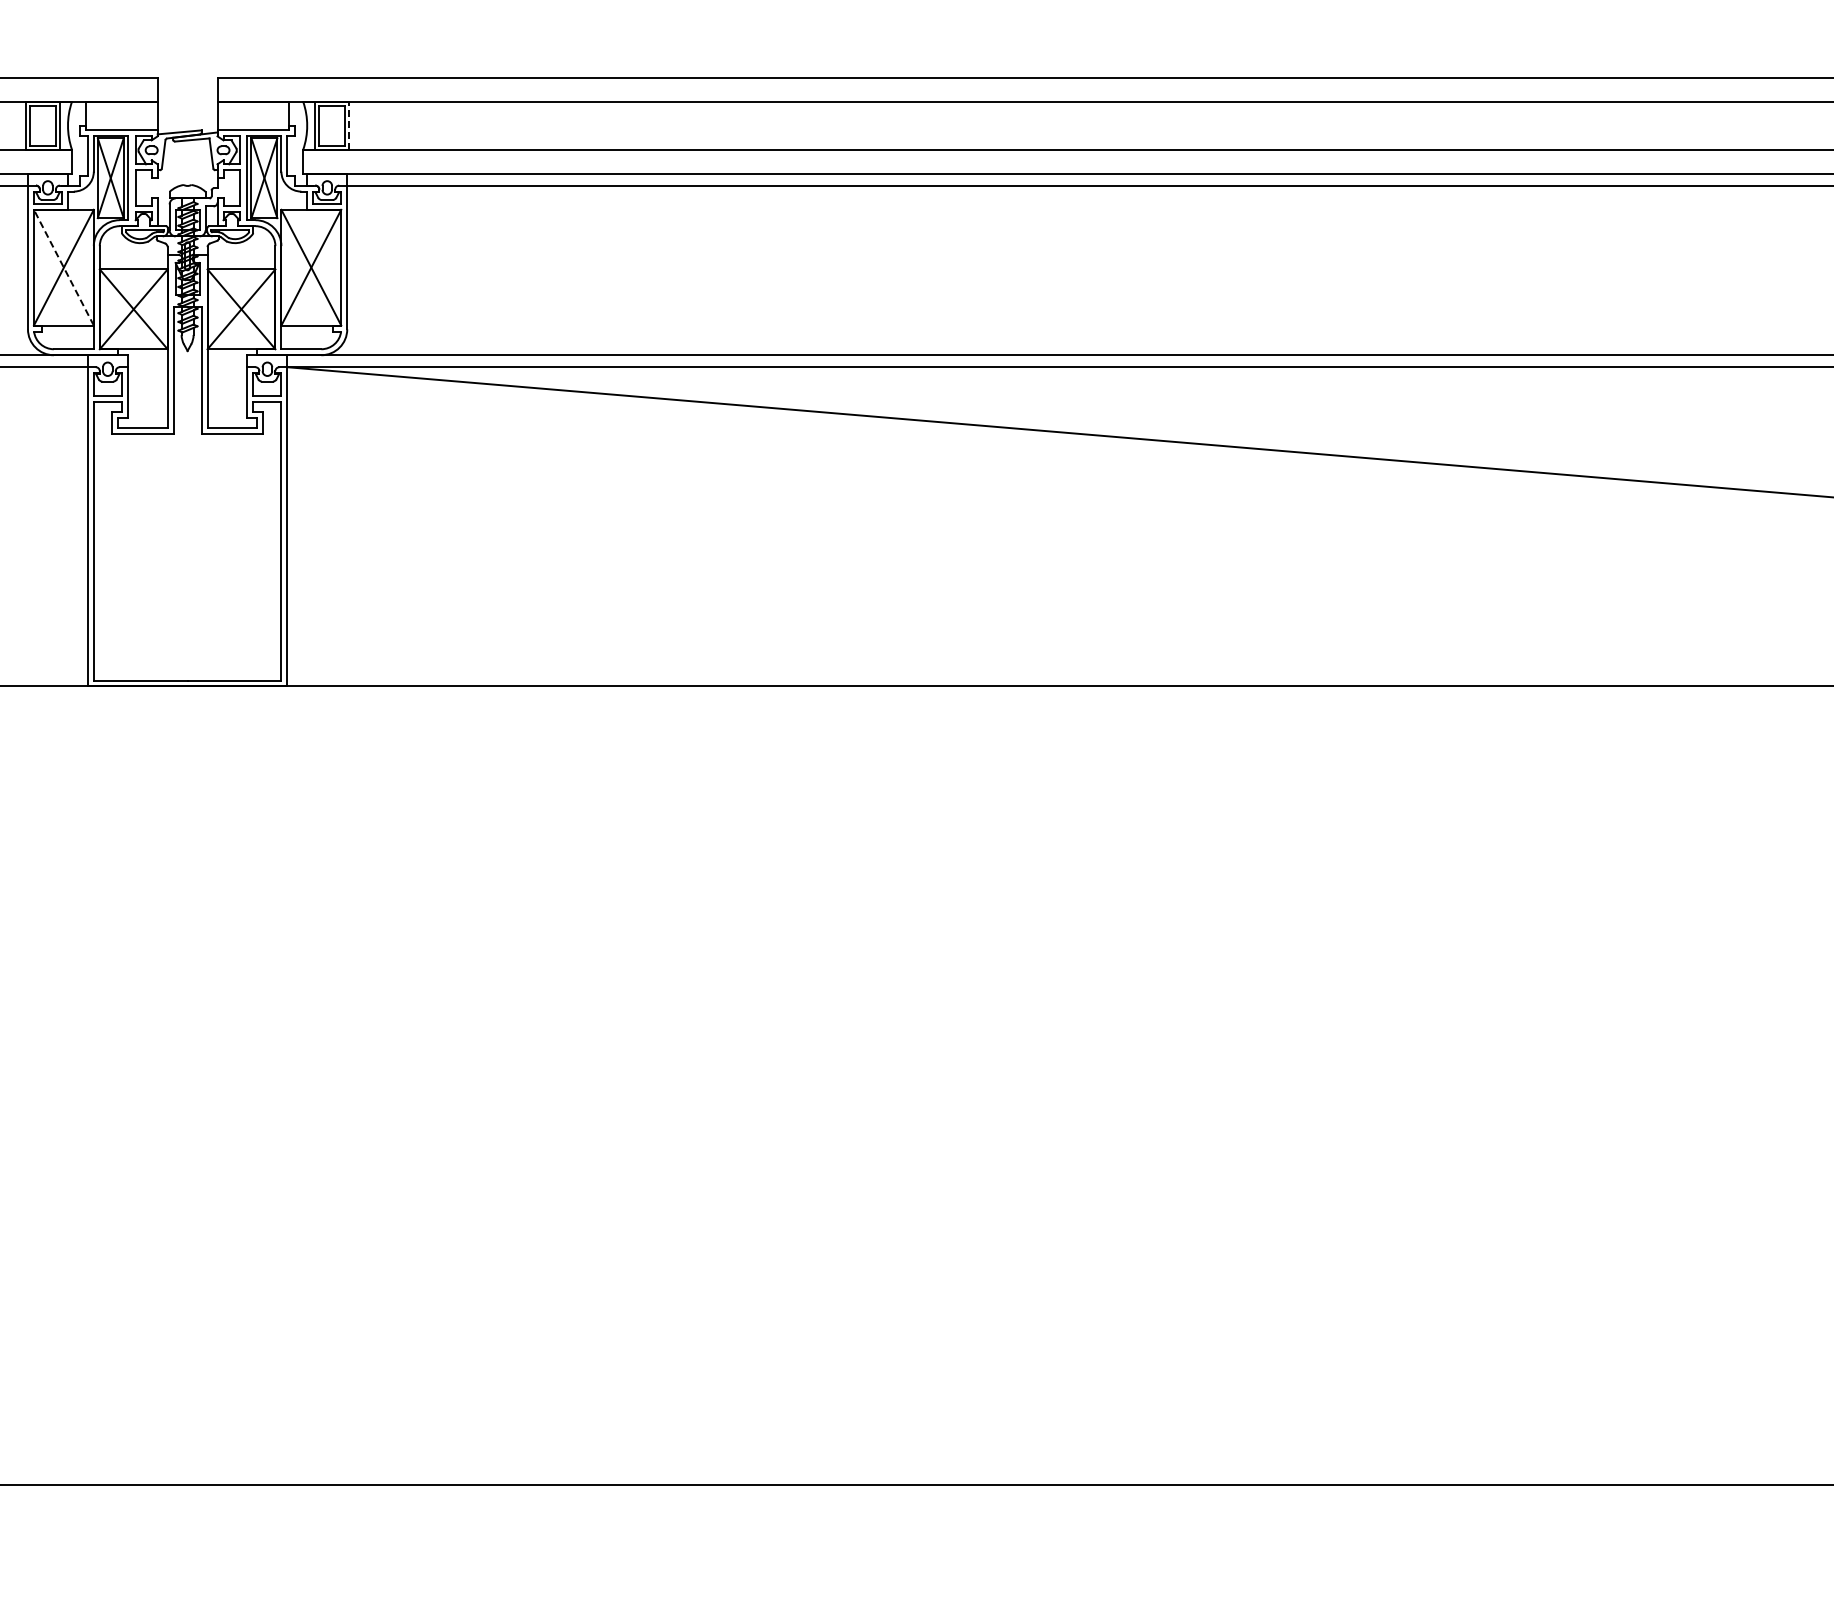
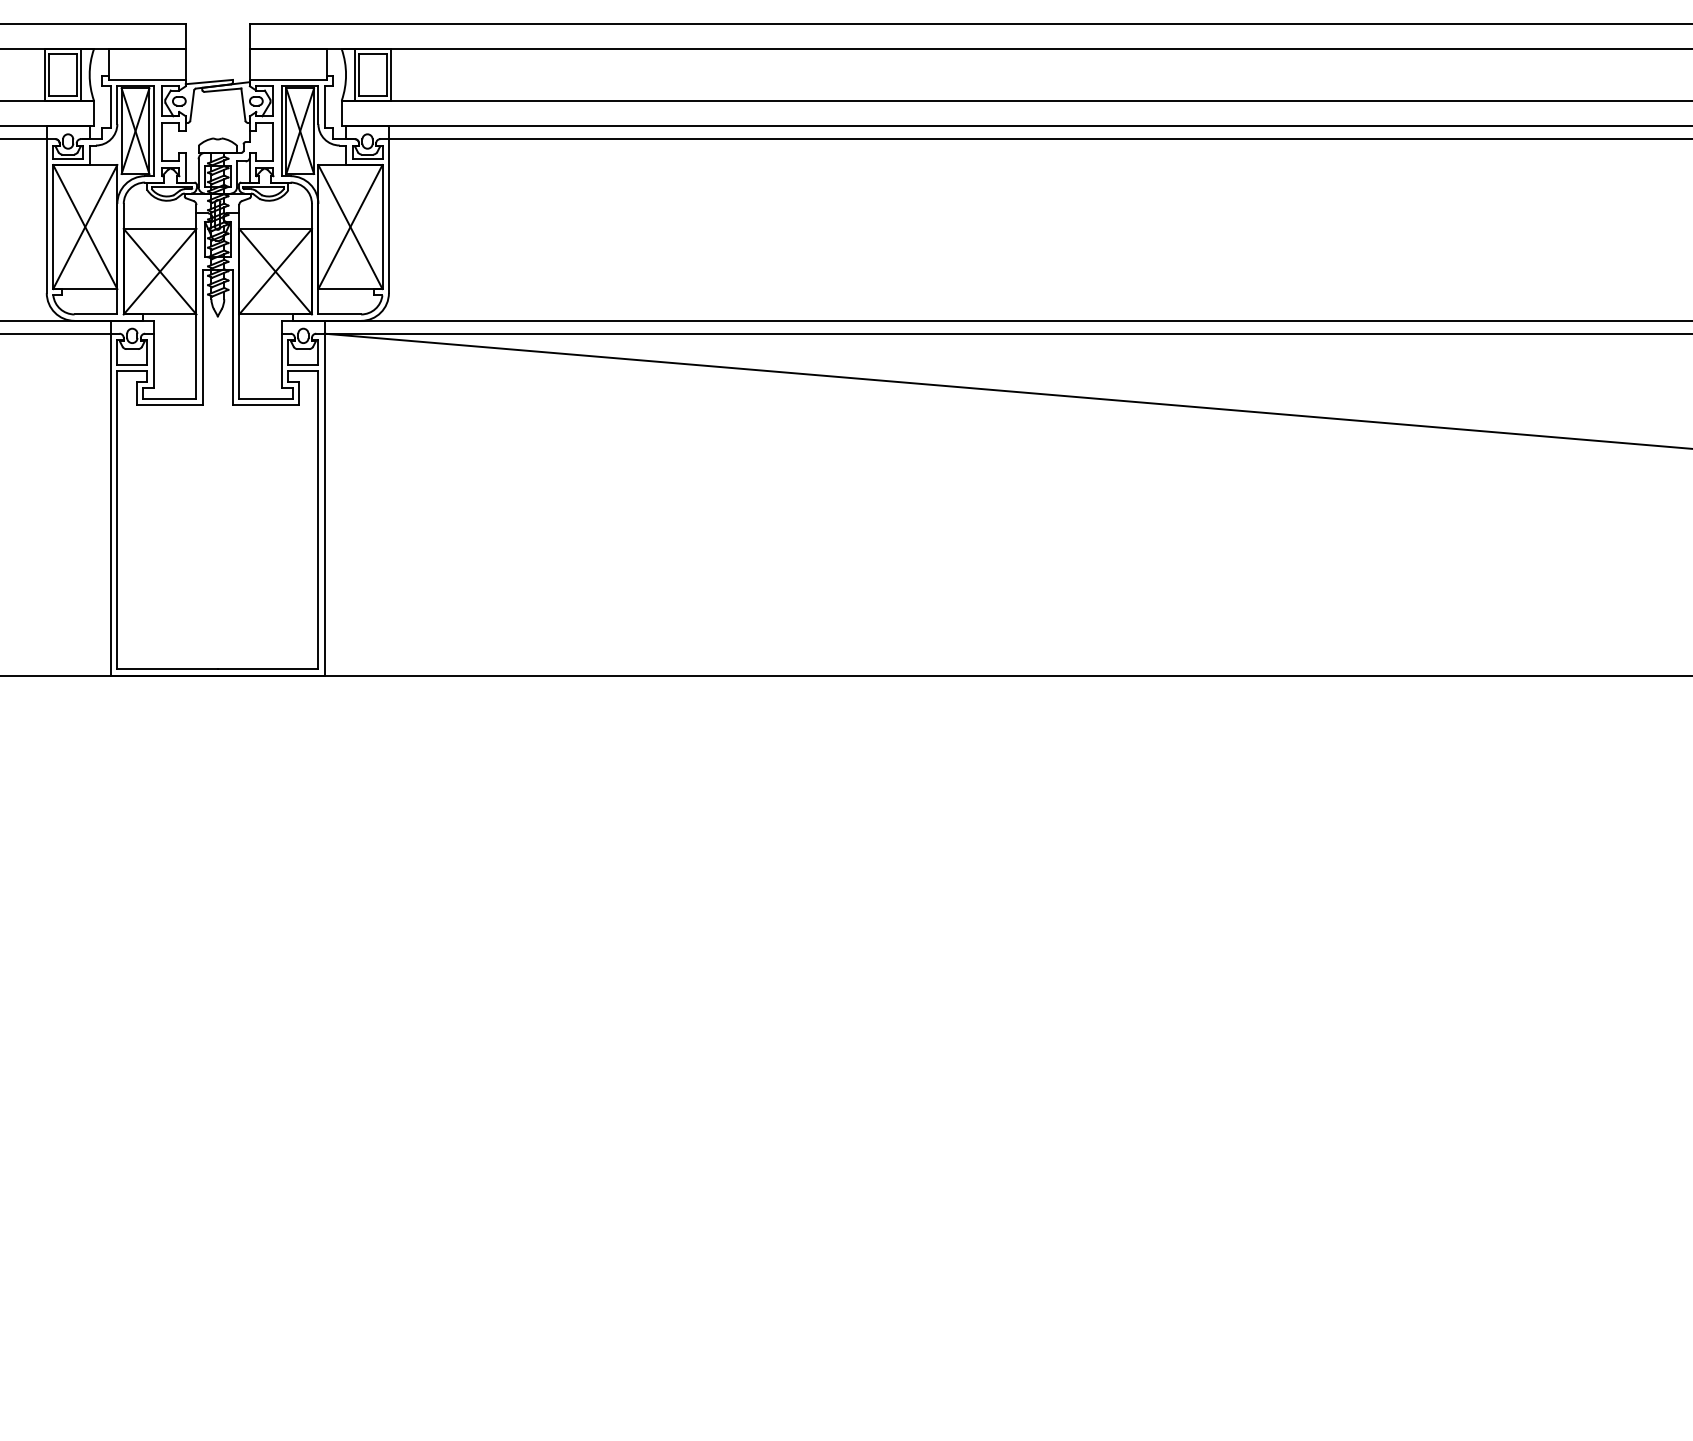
line: (349, 125) -> (391, 74), dashed -> solid
line: (63, 267) -> (84, 226), dashed -> solid

